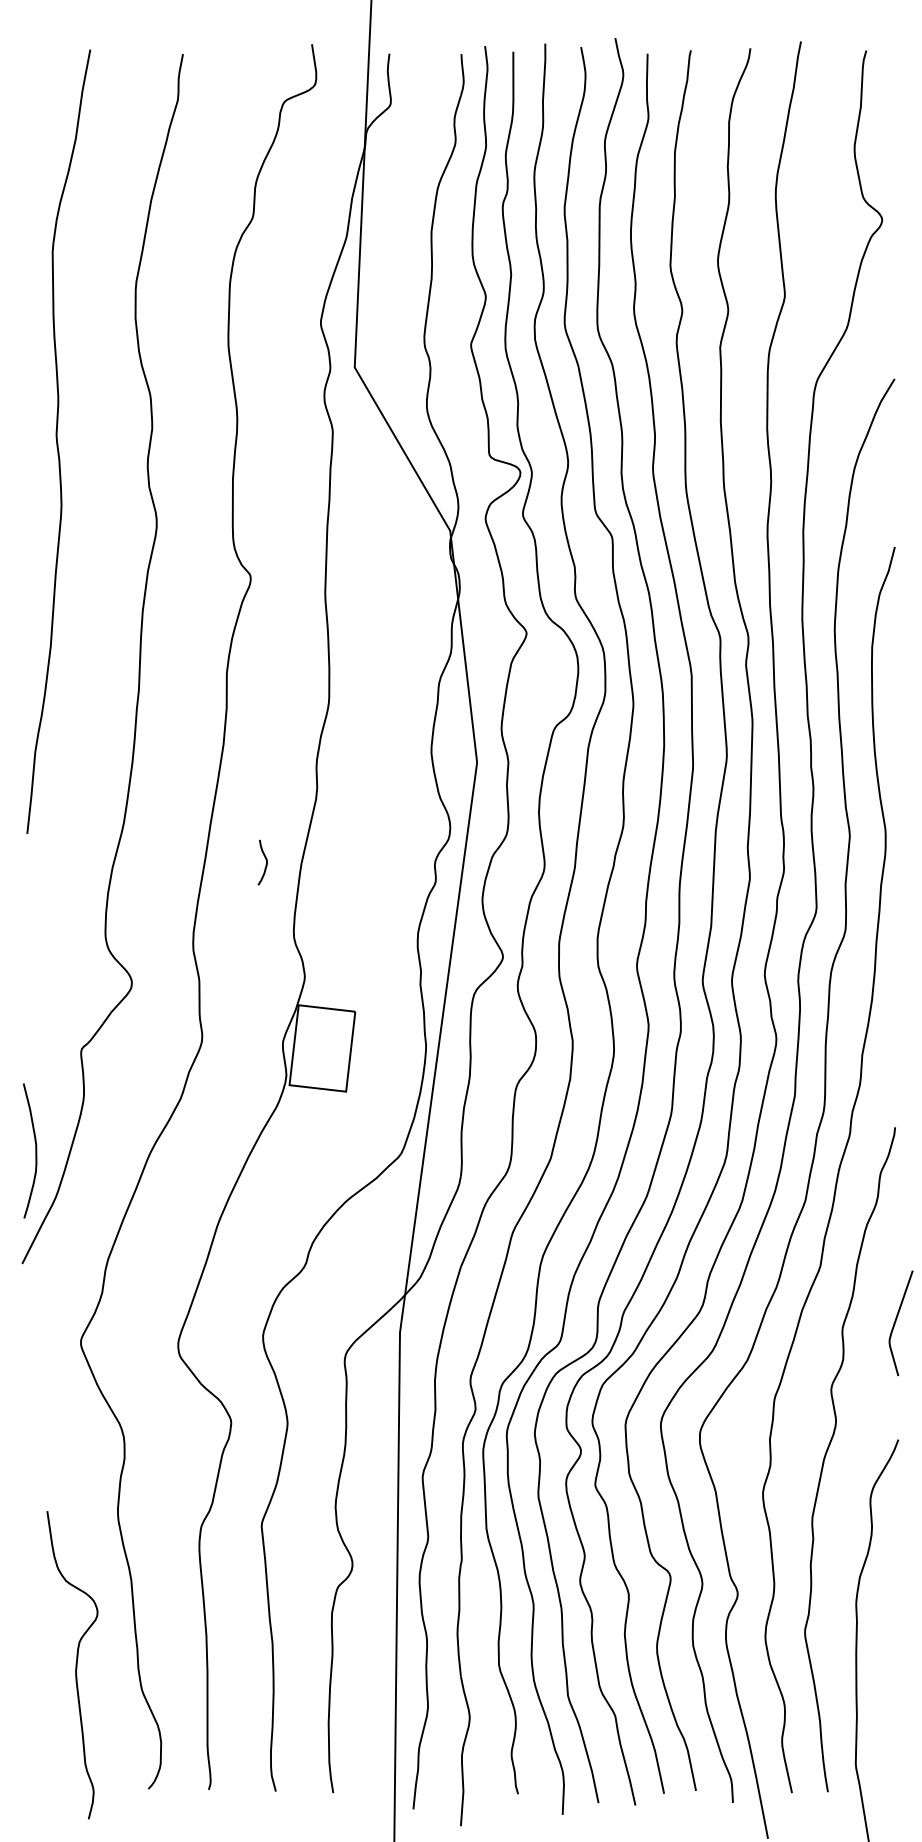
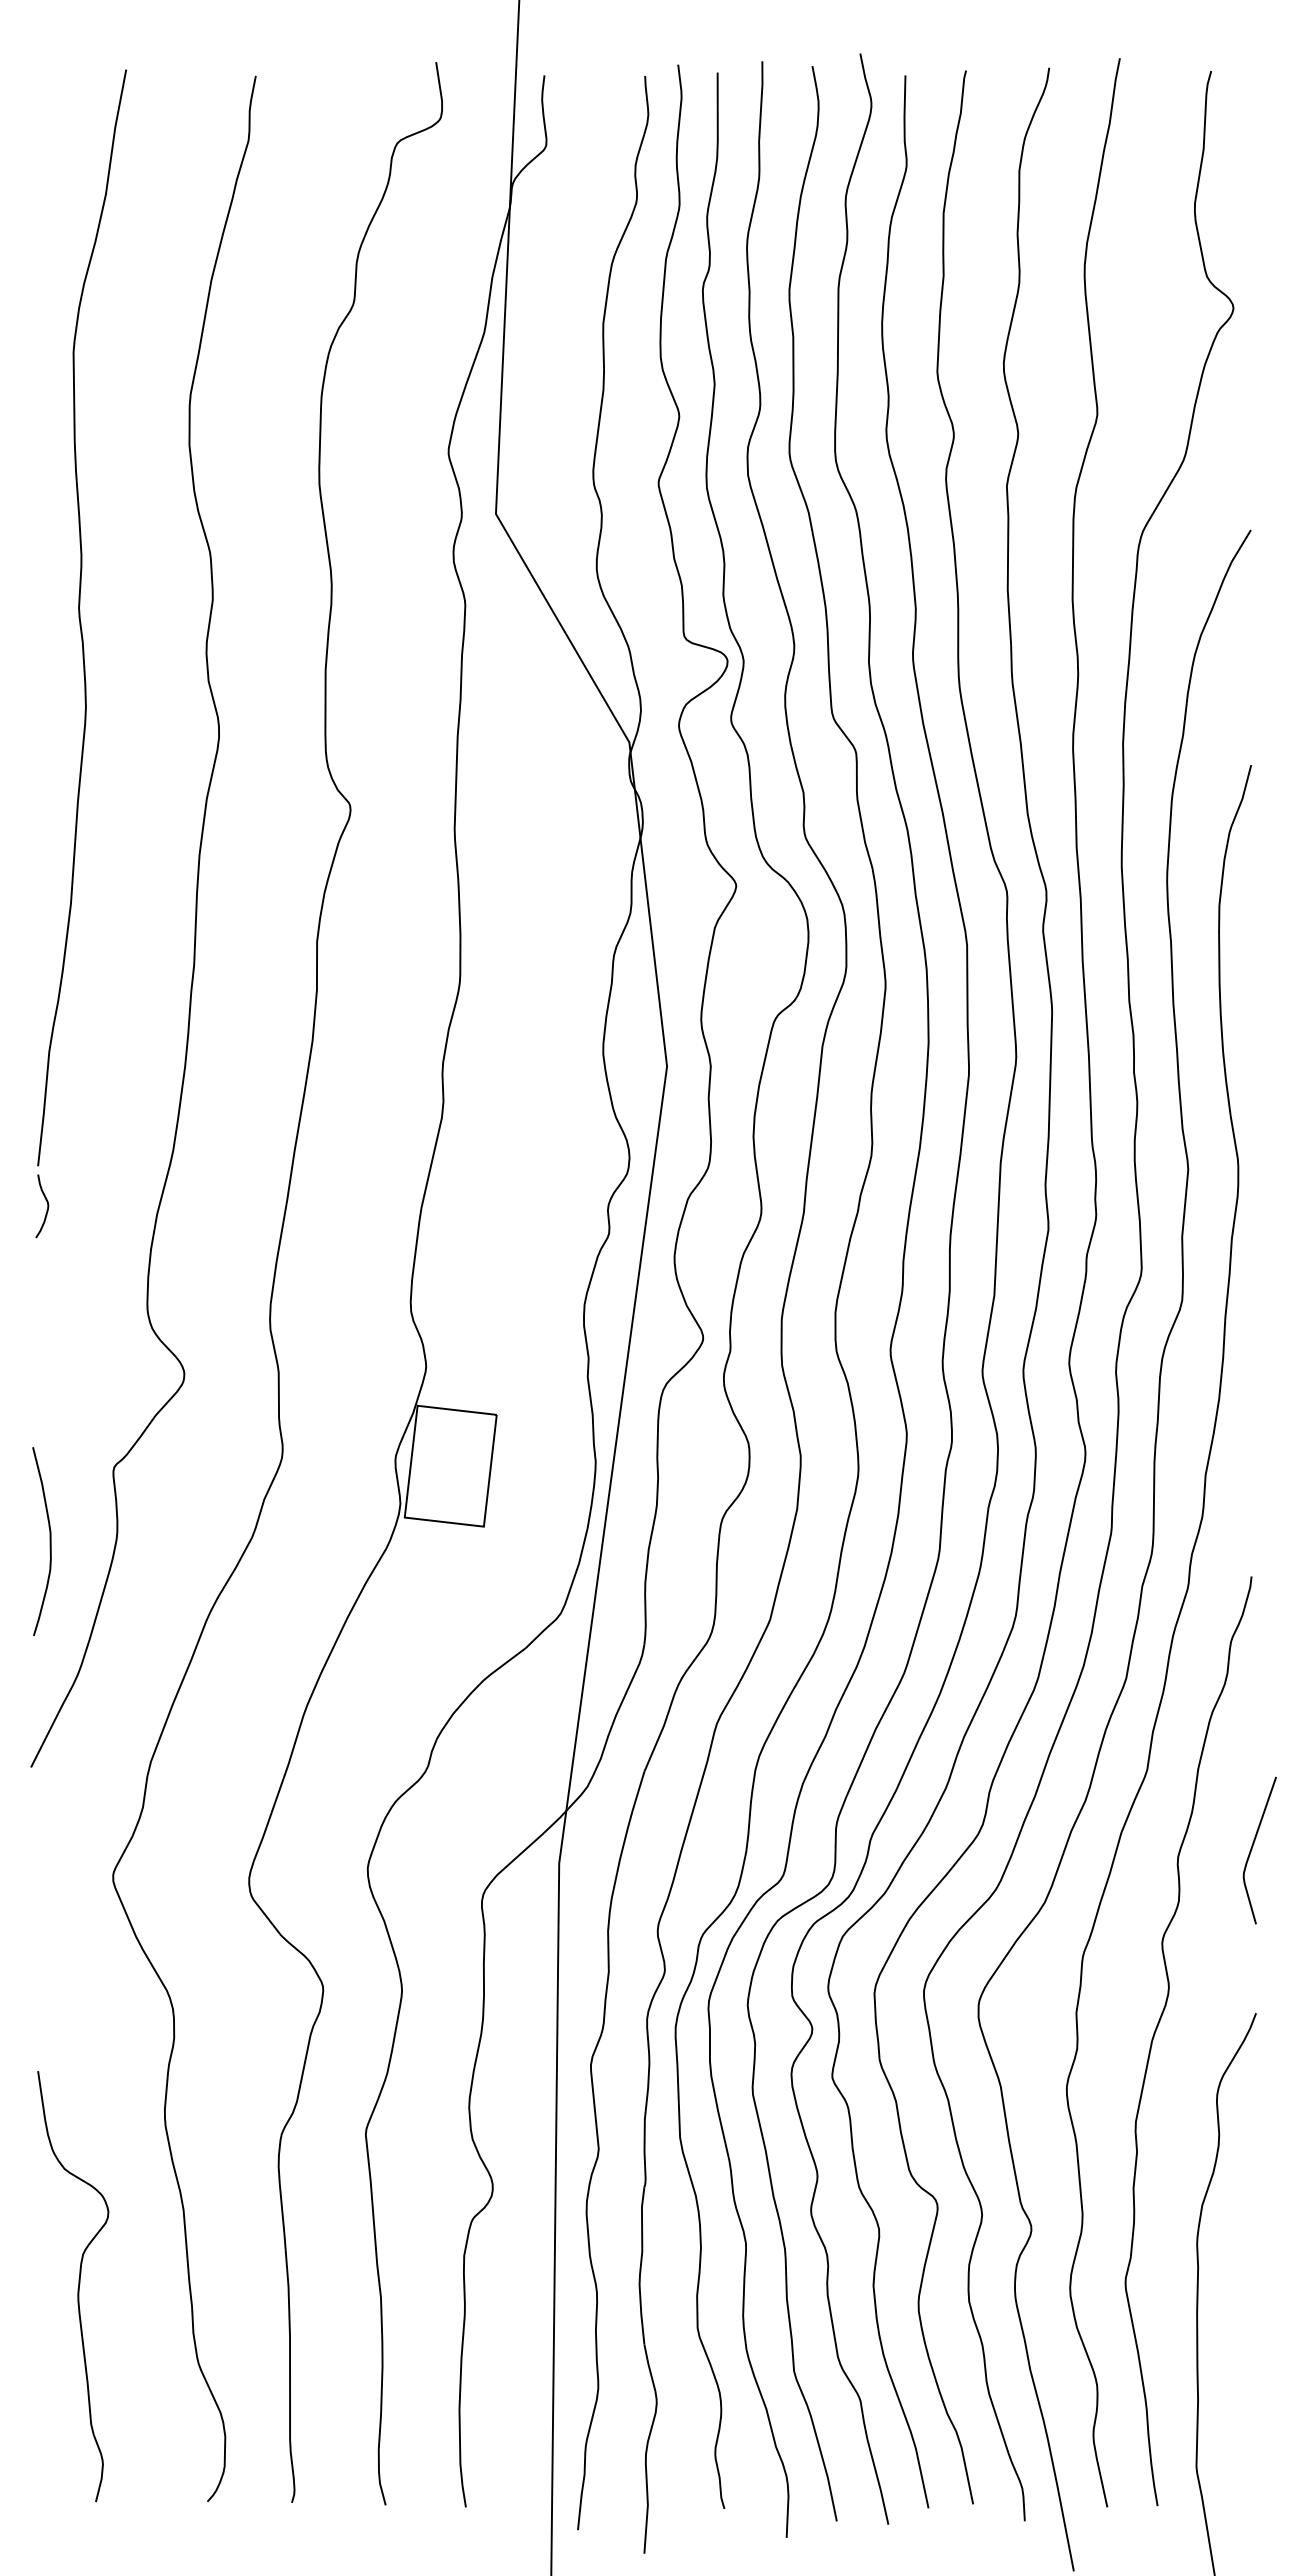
curve: (266, 862) -> (47, 1206), moved
curve: (35, 1150) -> (49, 1541), moved
curve: (75, 1666) -> (77, 2288), moved

